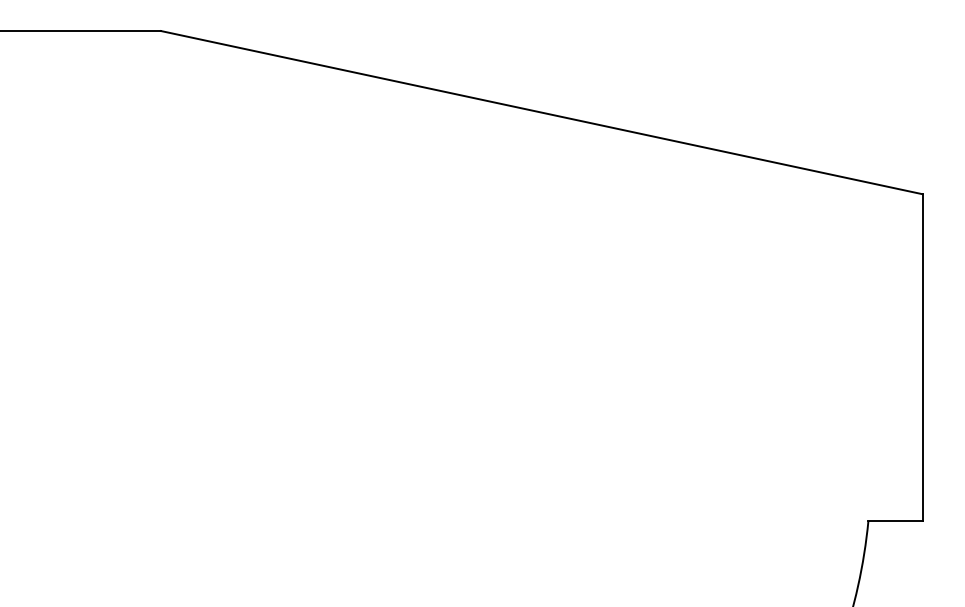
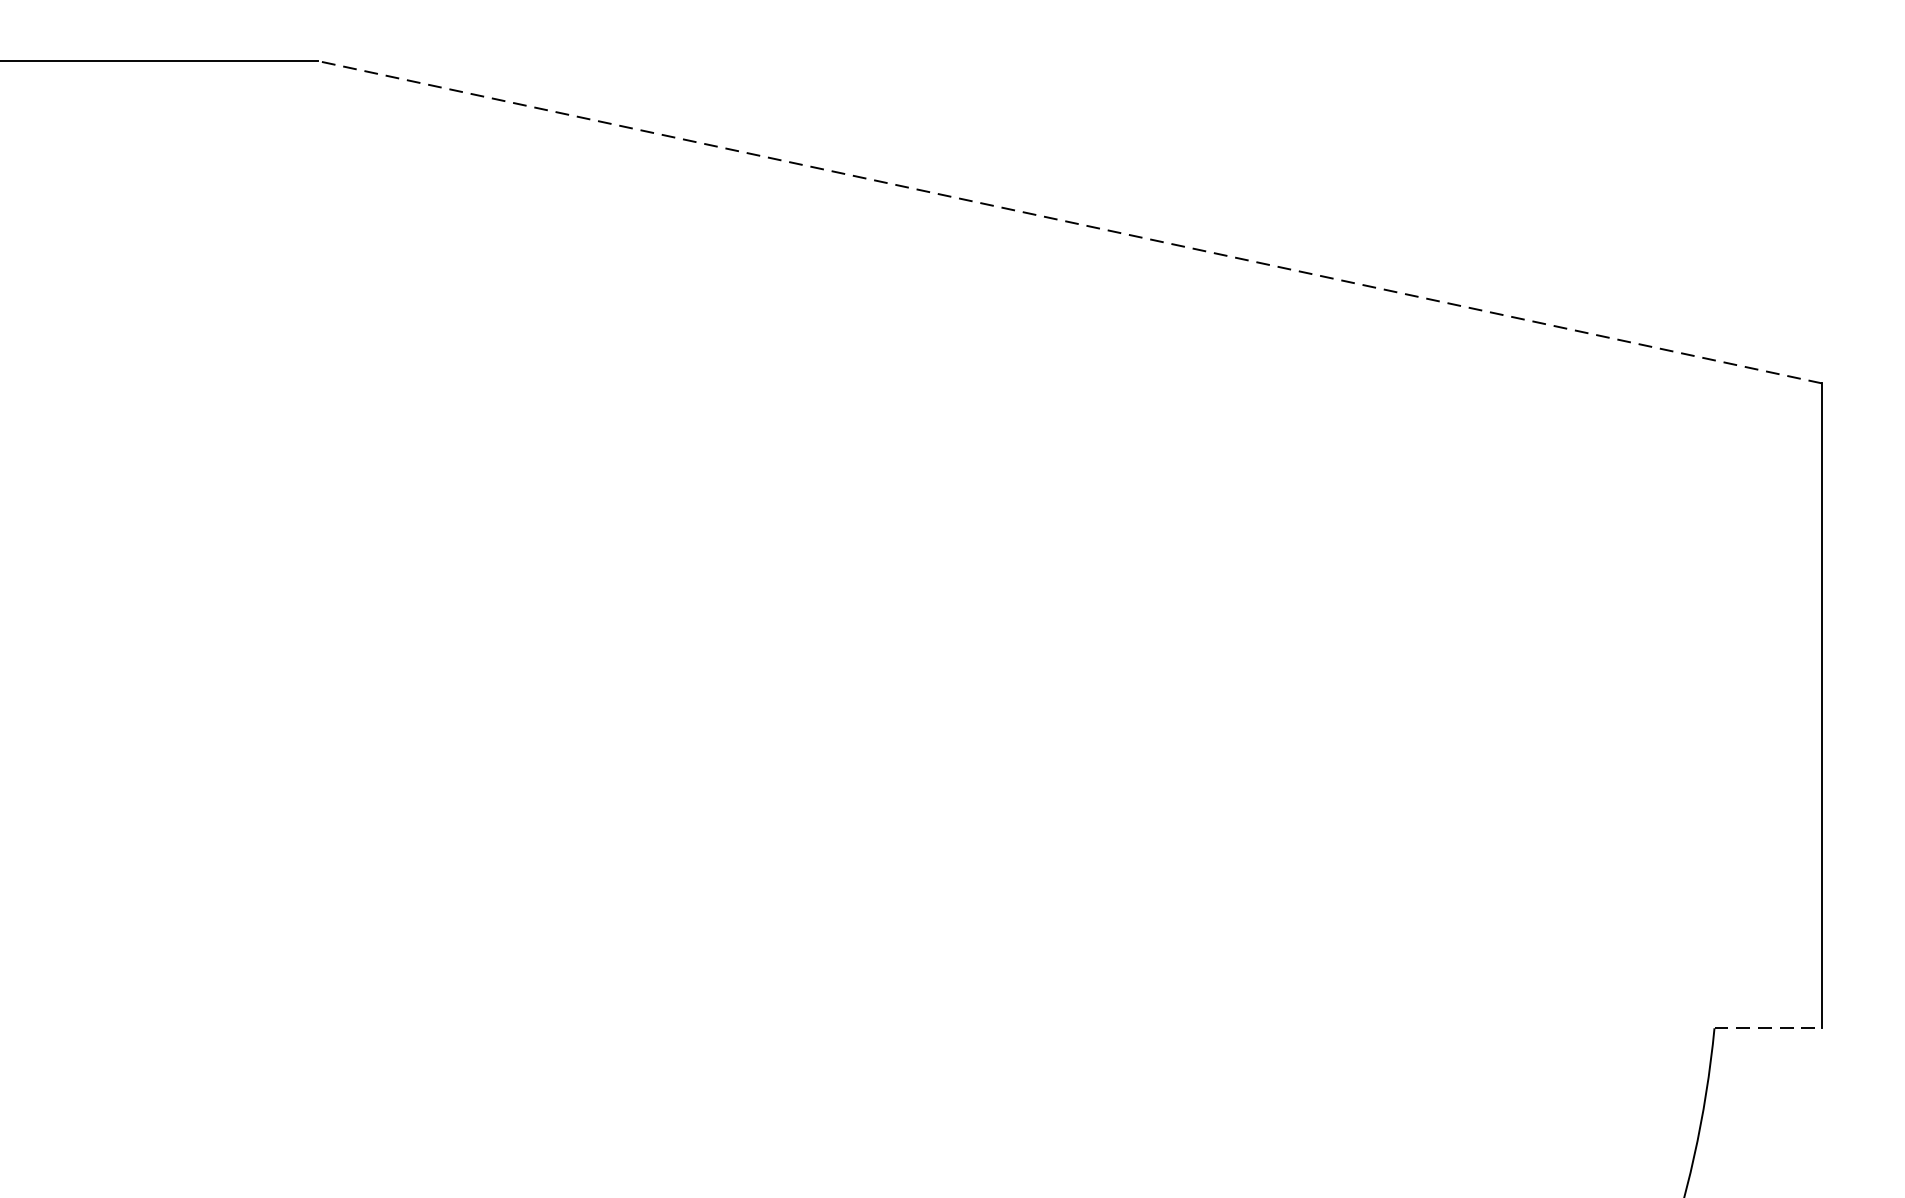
line: (541, 112) -> (1068, 221), solid -> dashed
line: (896, 520) -> (1769, 1027), solid -> dashed

